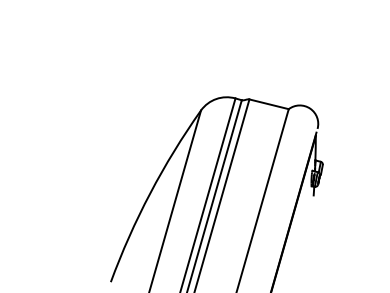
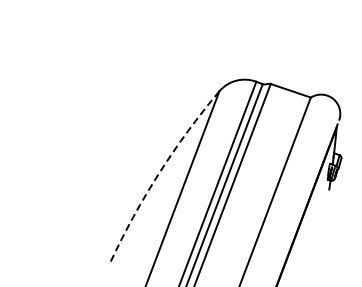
arc: (150, 193) -> (159, 173), solid -> dashed

